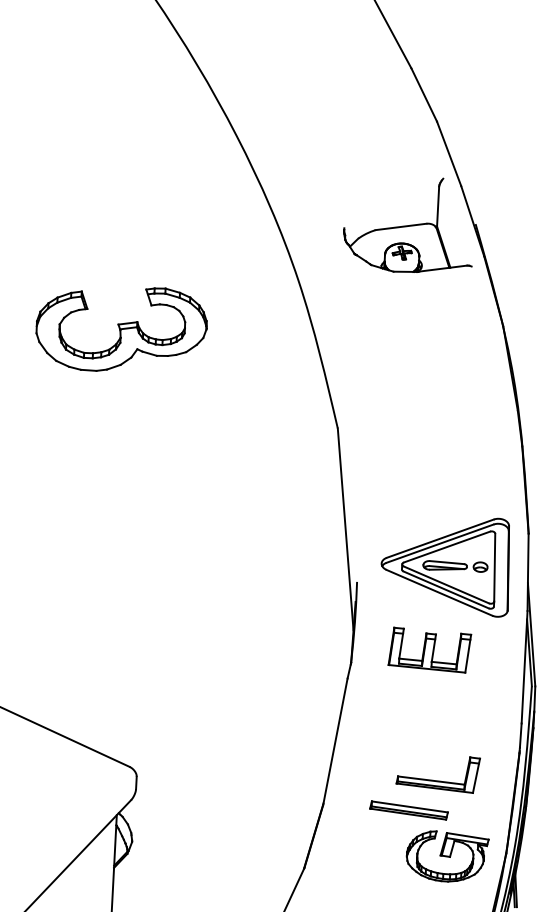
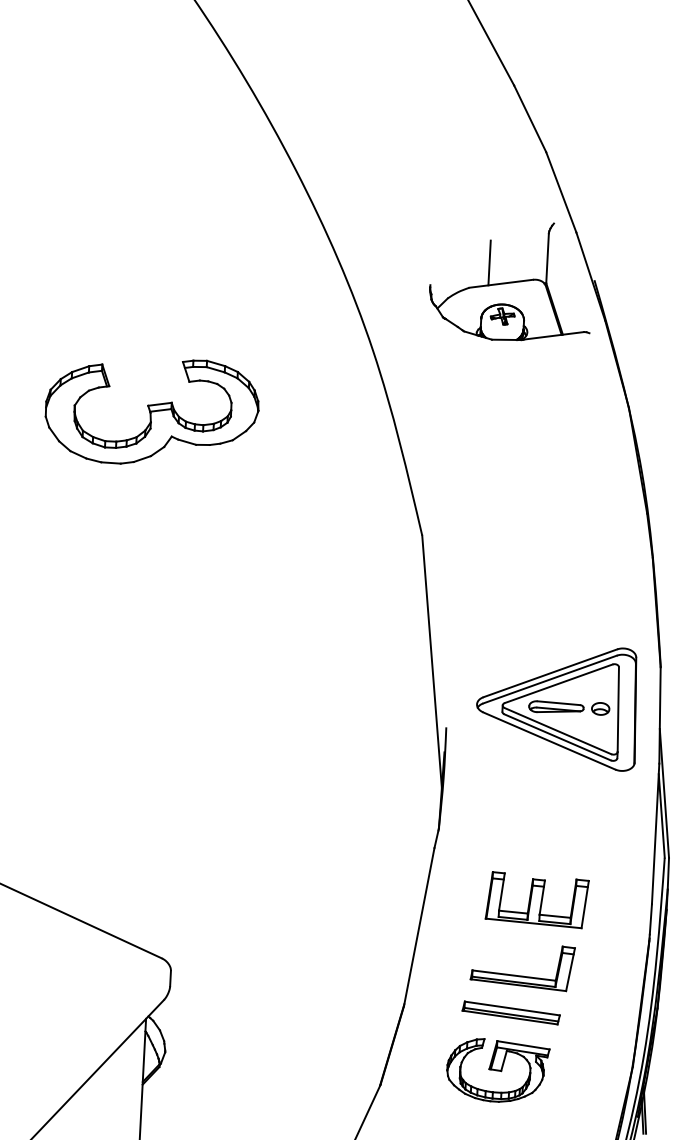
line: (391, 210) -> (489, 263), added
part: (429, 649) -> (536, 899), moved
part: (437, 774) -> (521, 967), moved
part: (447, 856) -> (498, 1070), moved

